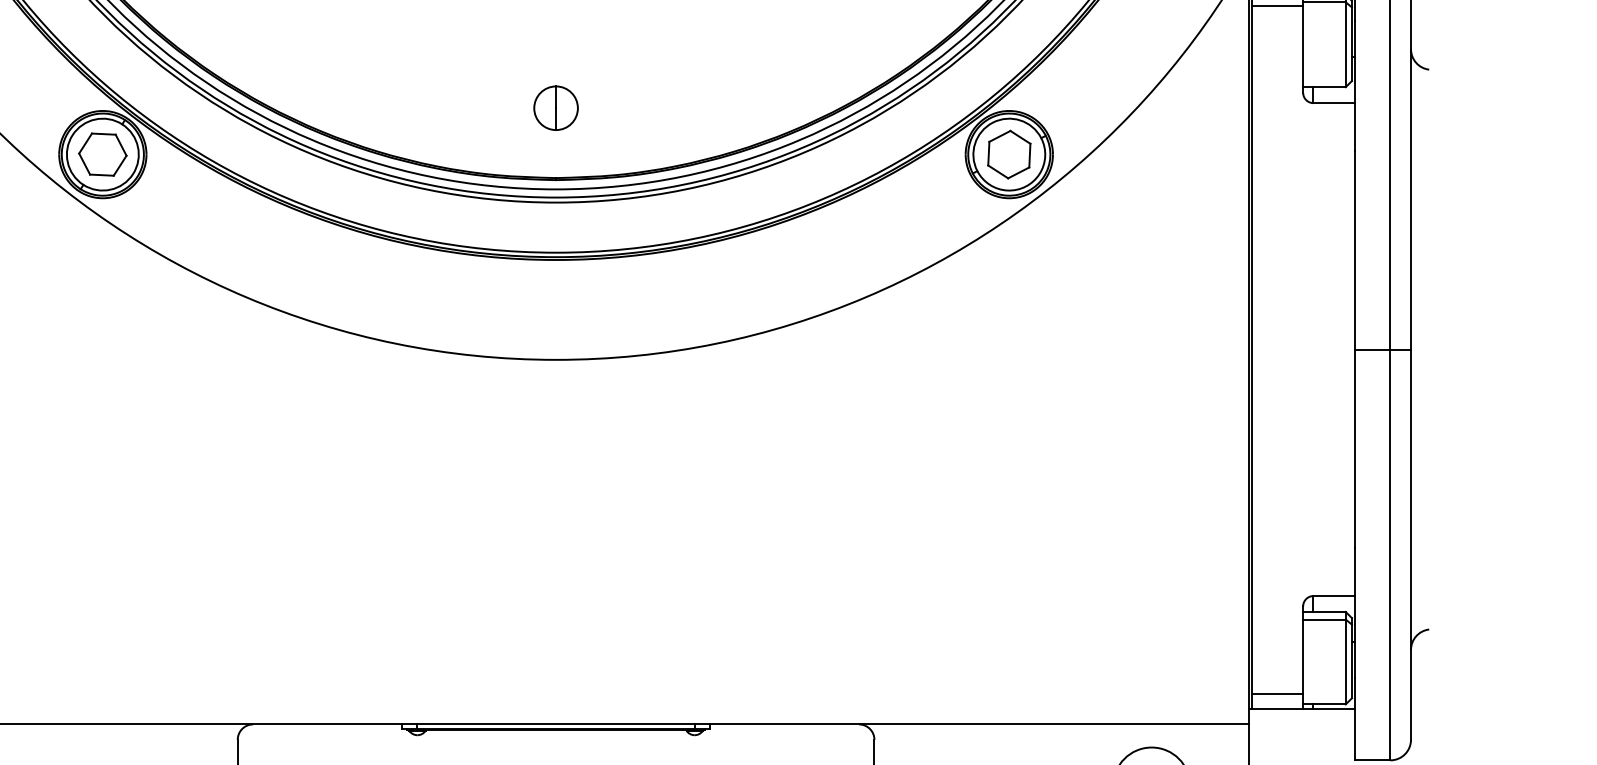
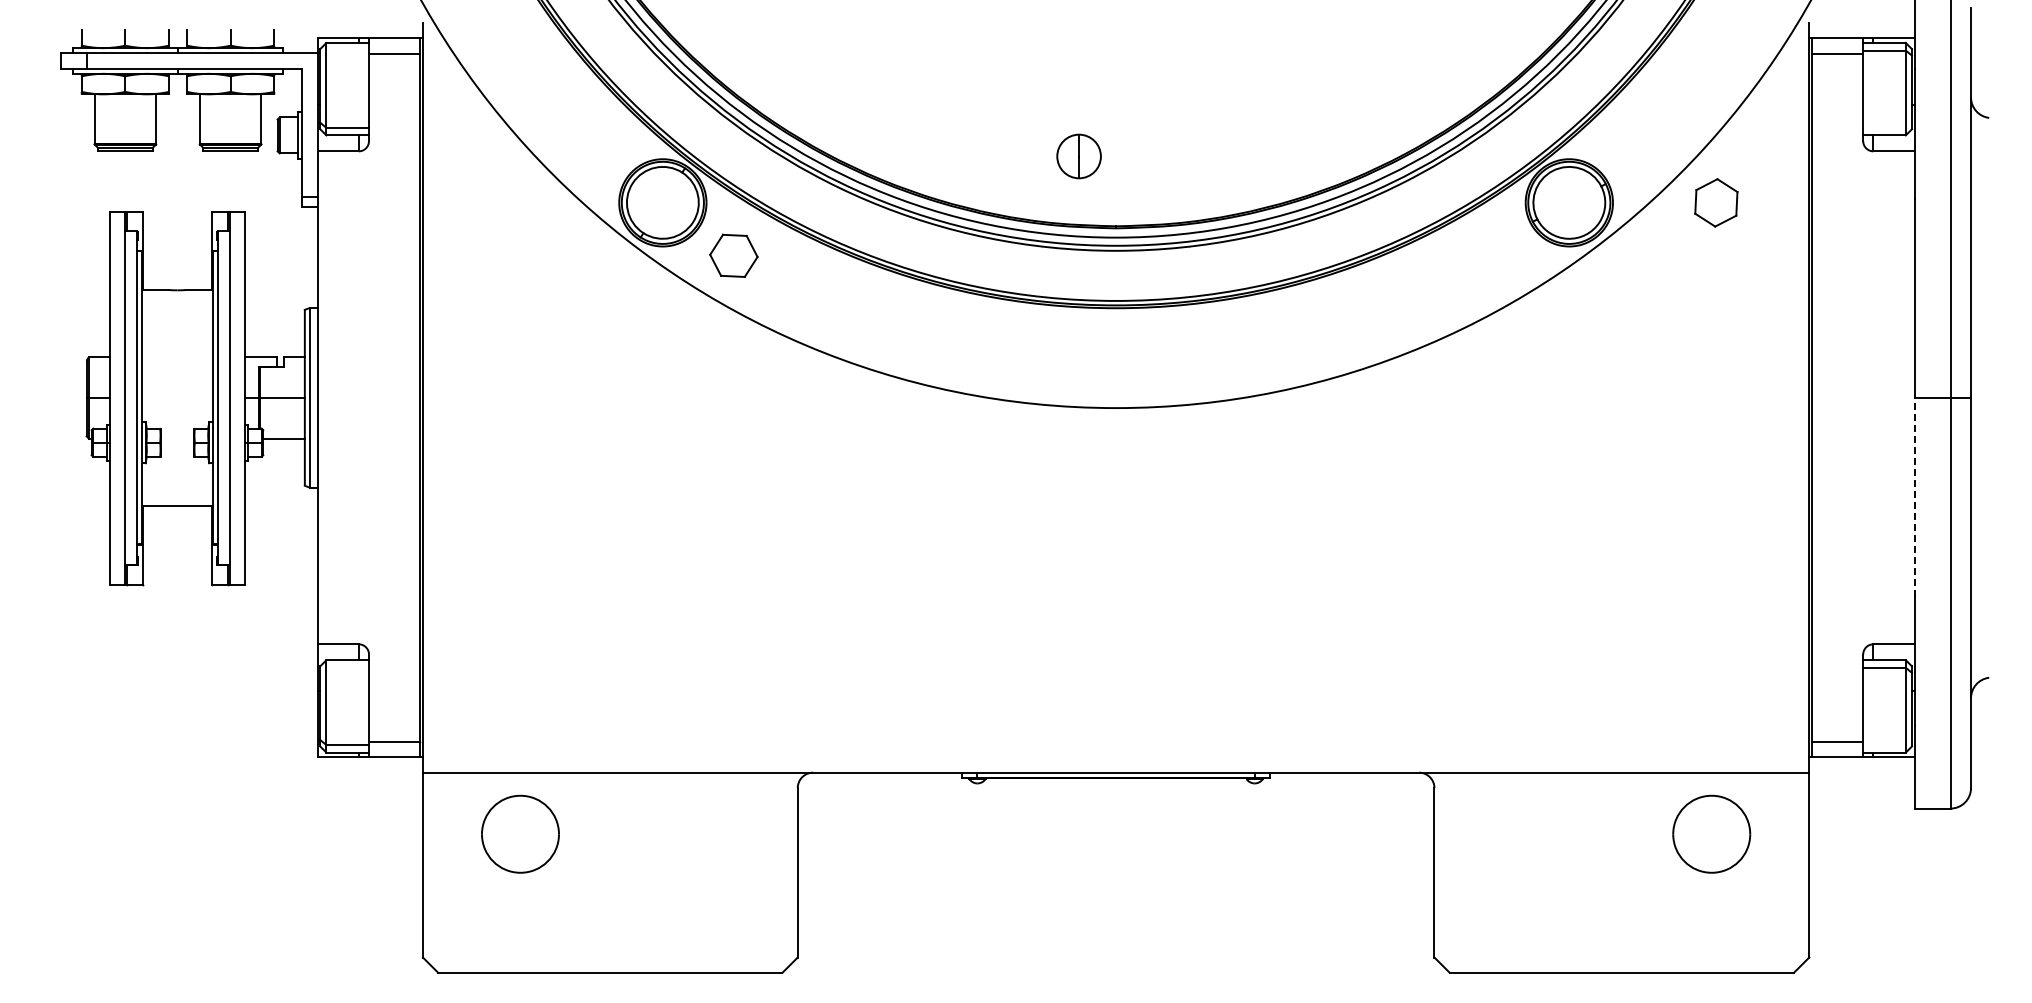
part: (555, 108) -> (1078, 156), moved
part: (102, 154) -> (733, 255), moved
part: (1009, 154) -> (1716, 202), moved
line: (1354, 448) -> (1914, 496), solid -> dashed

